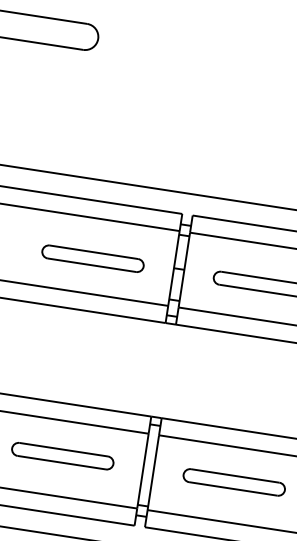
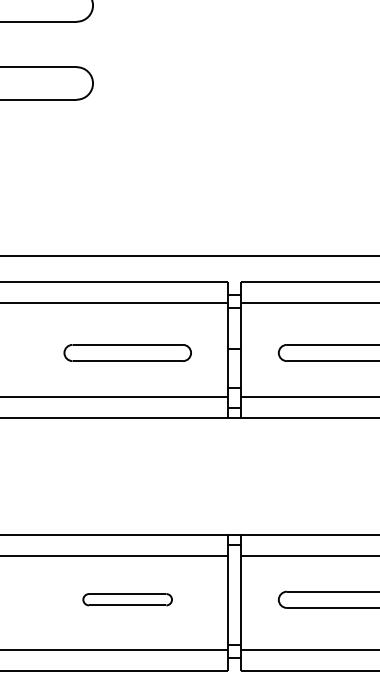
part: (62, 455) -> (127, 599), size x0.7

